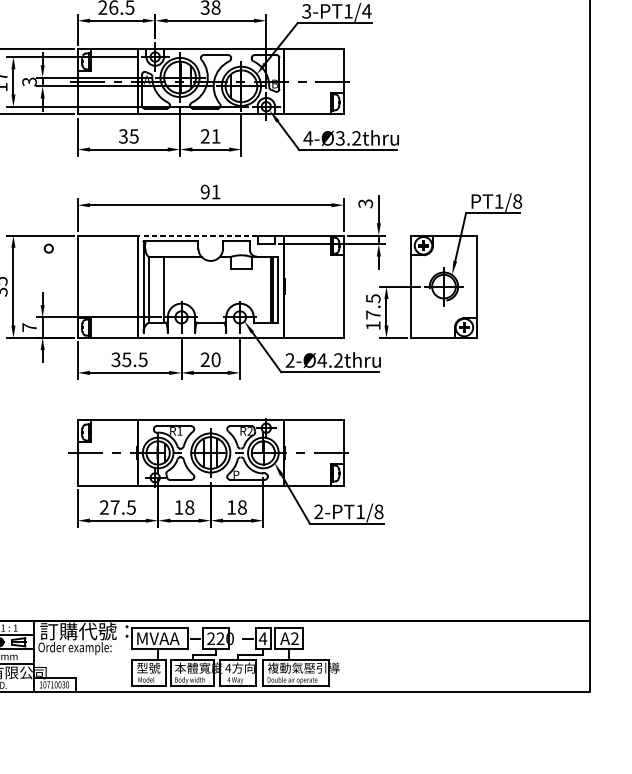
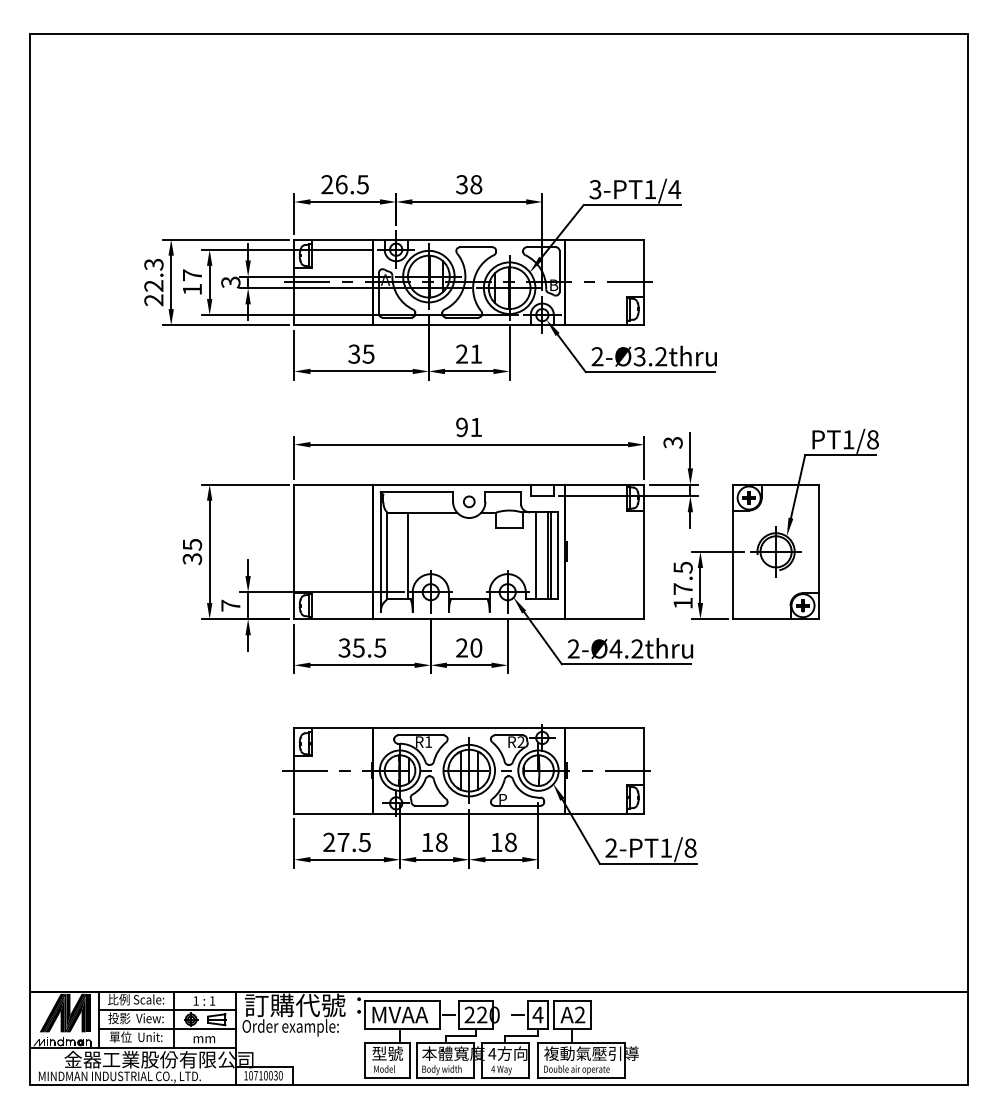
text: (308, 138) -> (597, 356), 4-Ø3.2thru -> 2-Ø3.2thru
line: (197, 235) -> (451, 484), dashed -> solid
circle: (49, 248) -> (469, 501), moved
line: (261, 289) -> (536, 555), added

